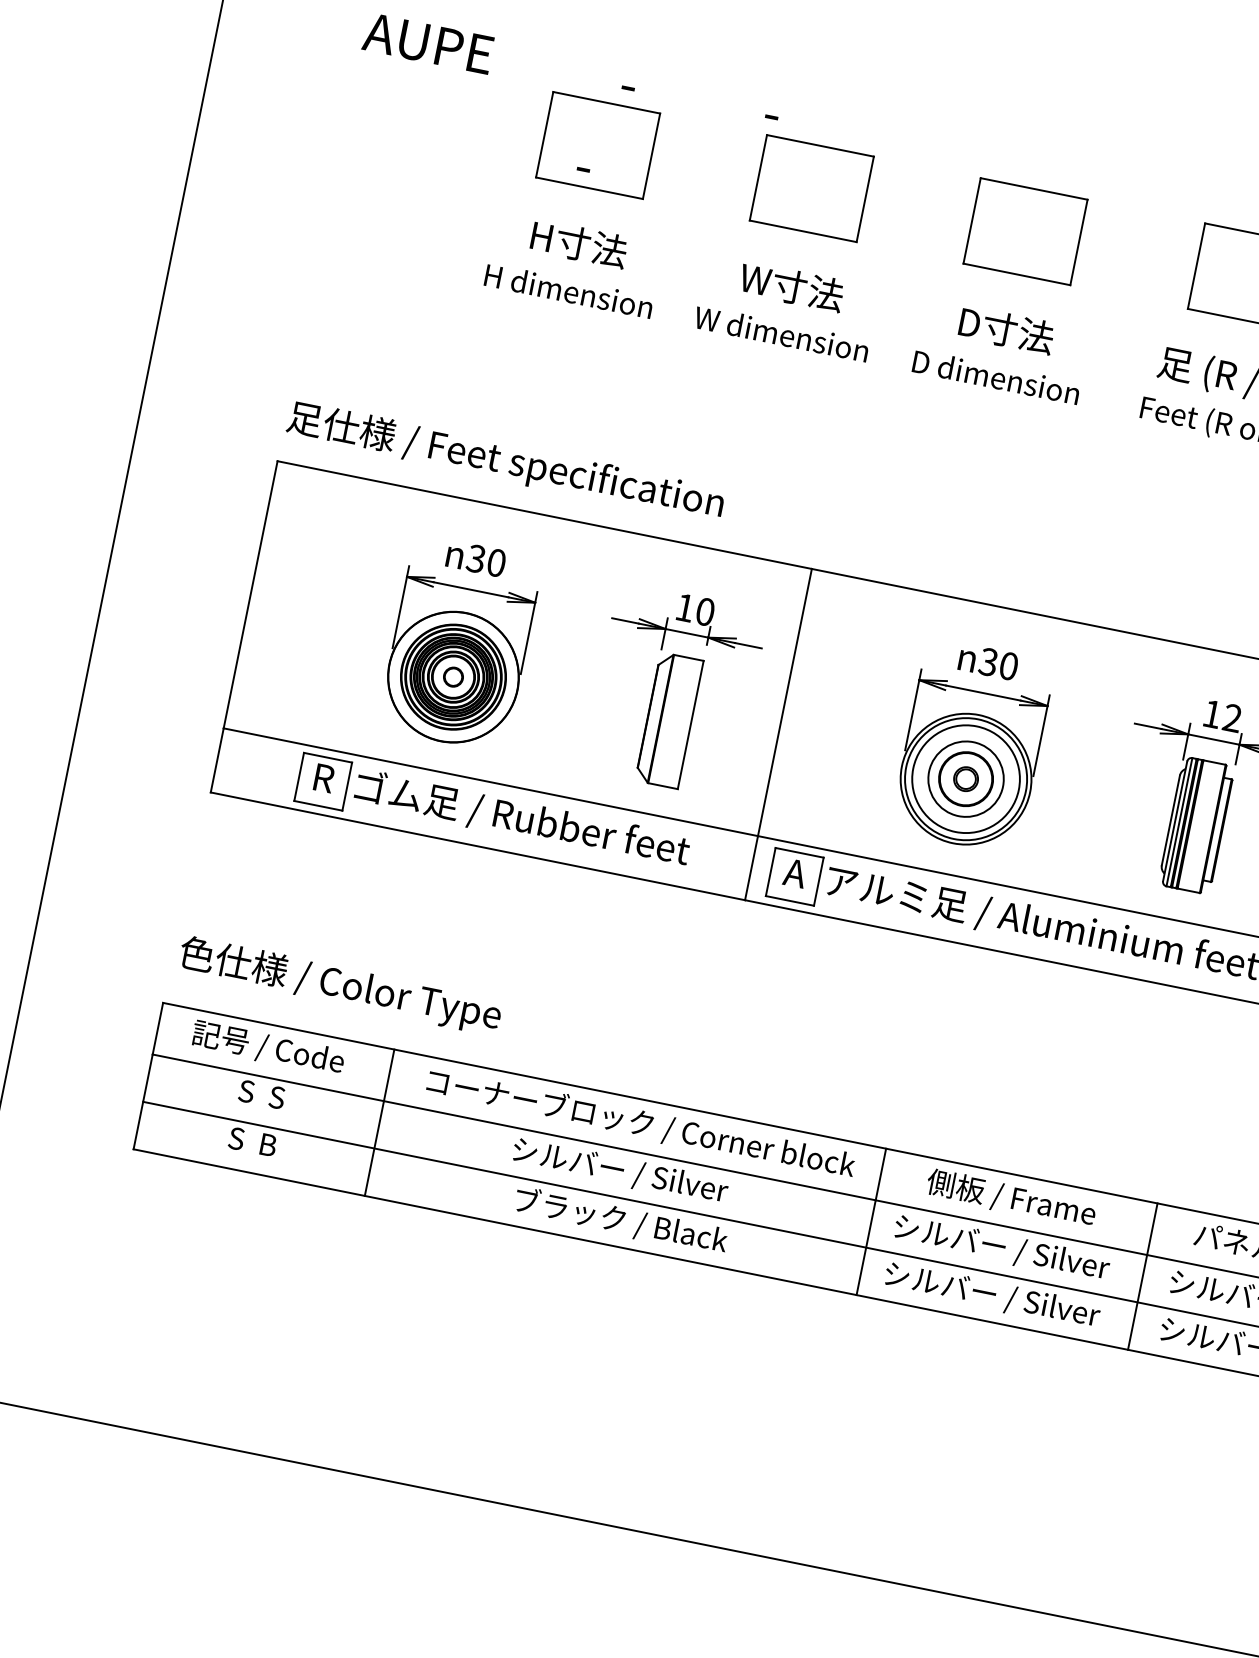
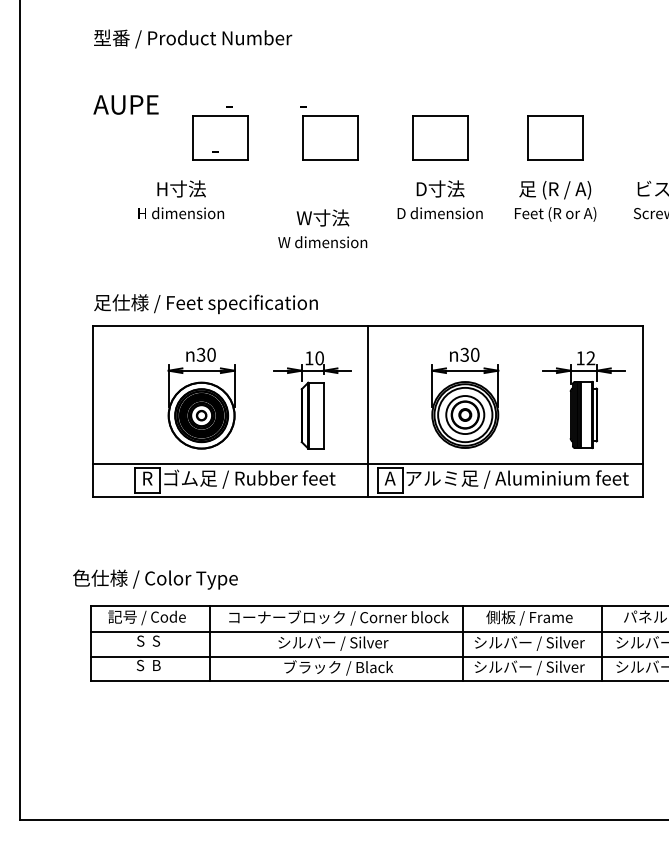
text: (574, 264) -> (181, 199), moved
text: (786, 307) -> (322, 228), moved
text: (340, 985) -> (155, 579), moved

